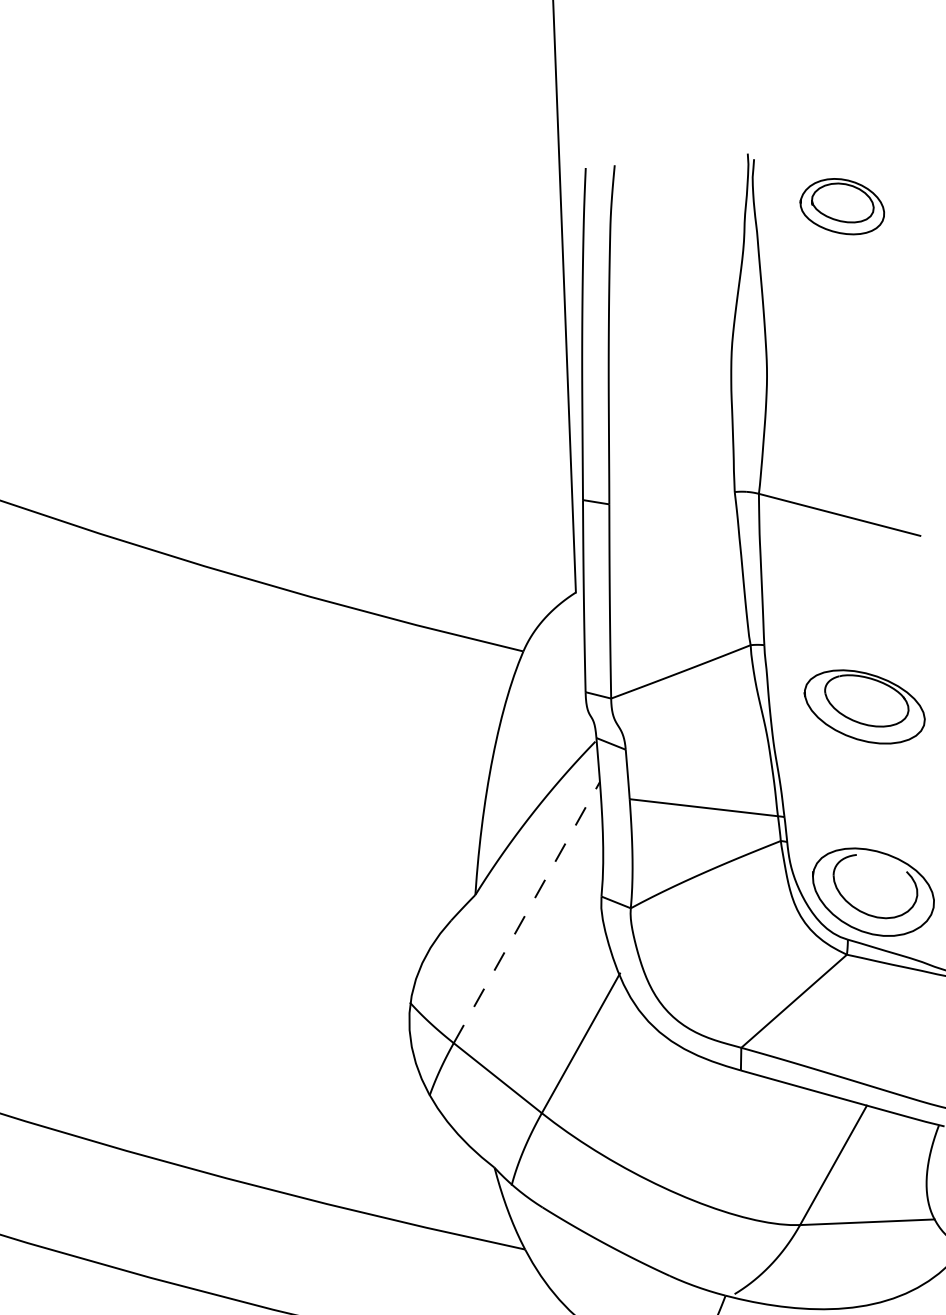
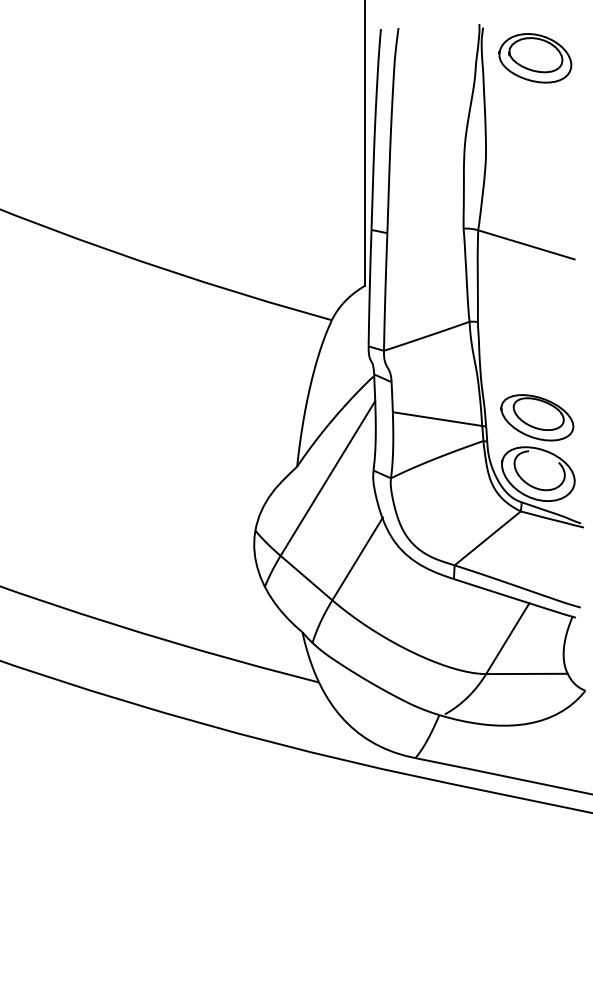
part: (842, 206) -> (535, 58), size x1.43
part: (865, 706) -> (537, 417), moved
line: (526, 912) -> (327, 478), dashed -> solid

